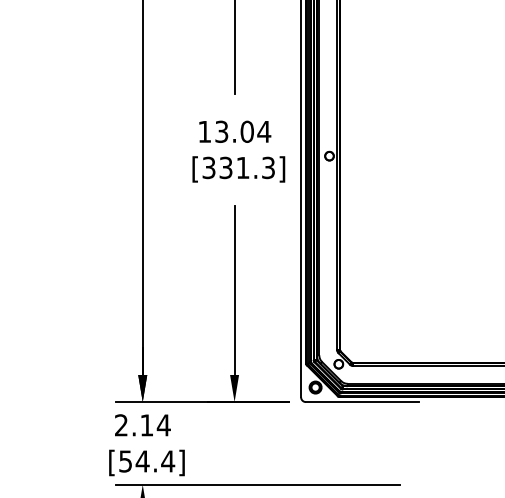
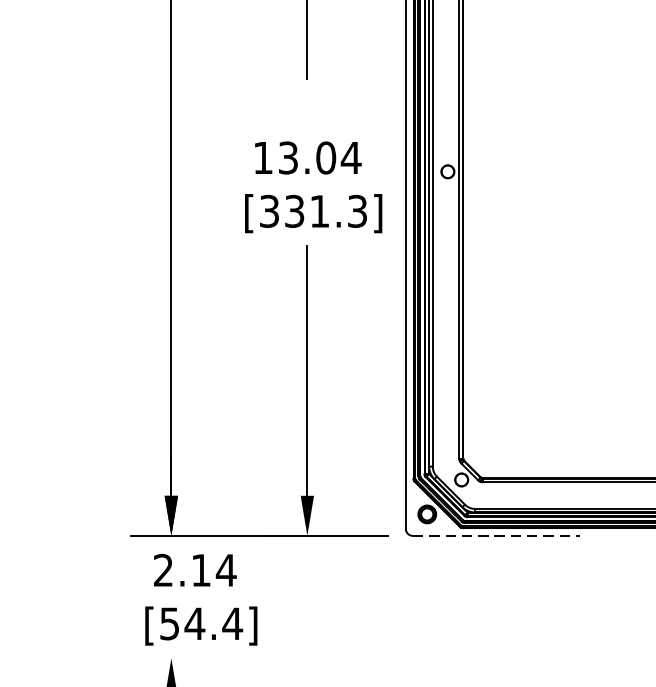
text: (238, 151) -> (313, 187), moved
line: (362, 402) -> (496, 536), solid -> dashed
text: (146, 445) -> (200, 600), moved
line: (257, 484) -> (341, 657), removed

